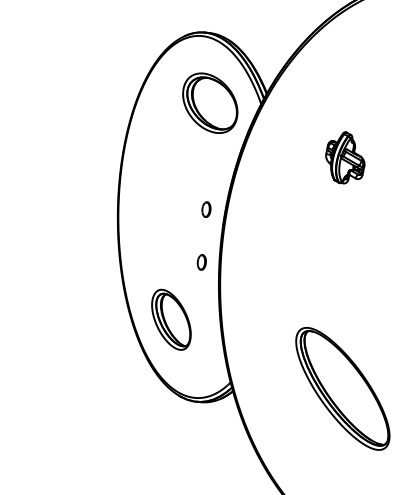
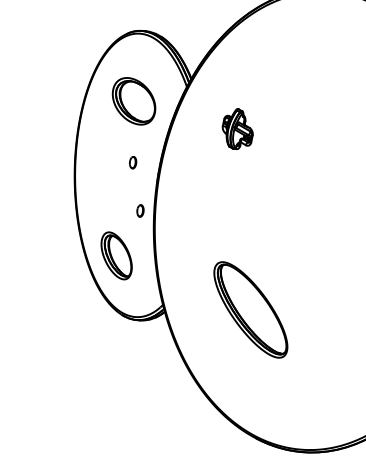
part: (209, 103) -> (133, 101), moved
part: (344, 157) -> (237, 128), moved
part: (207, 209) -> (133, 162), moved

